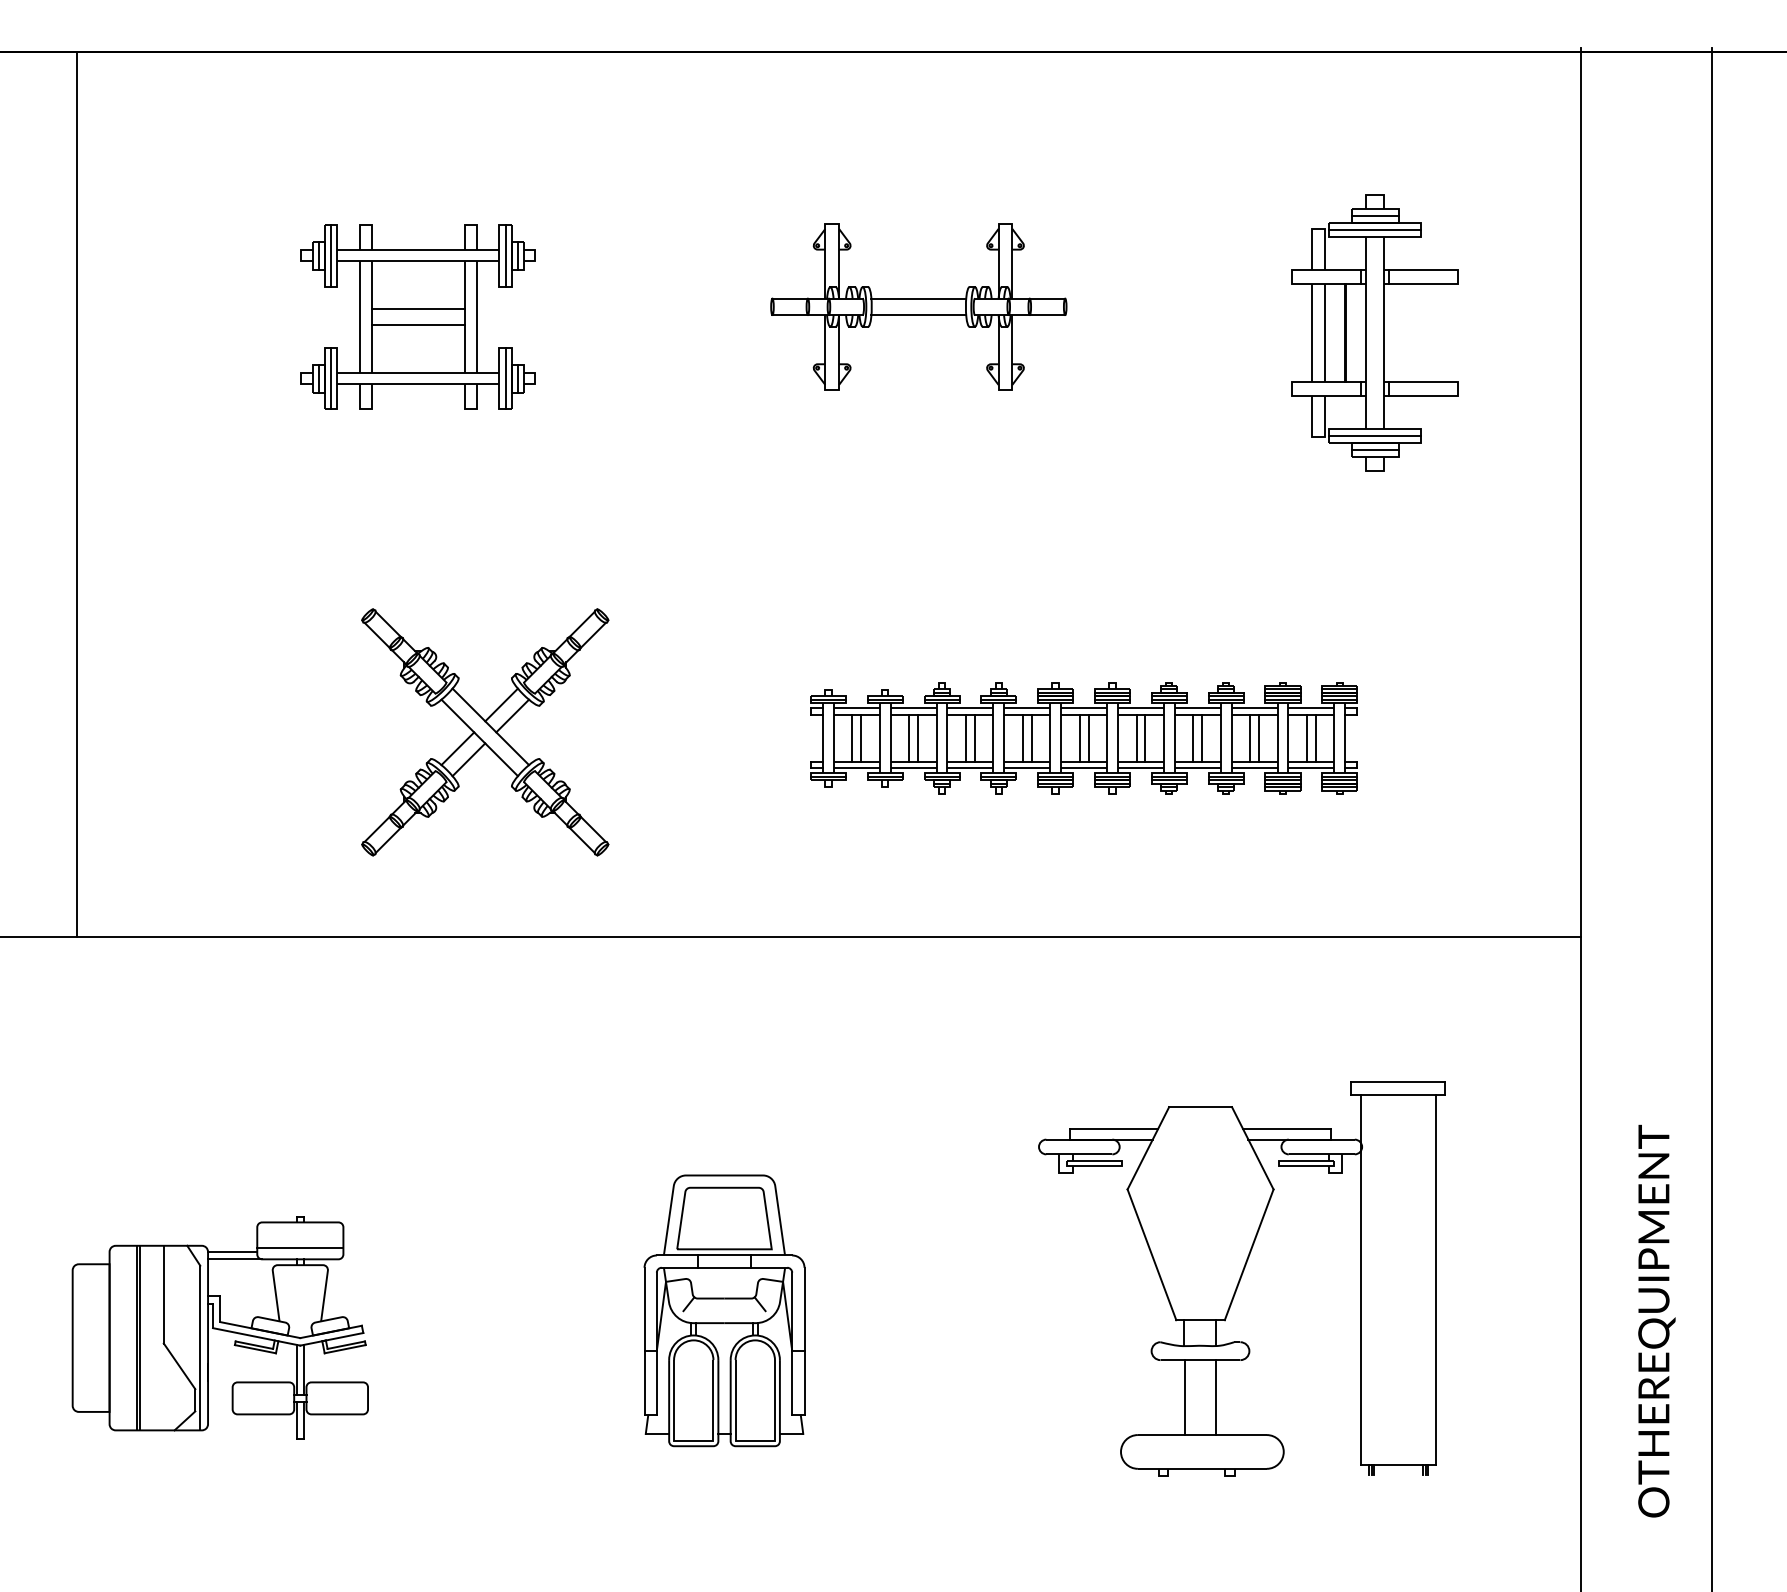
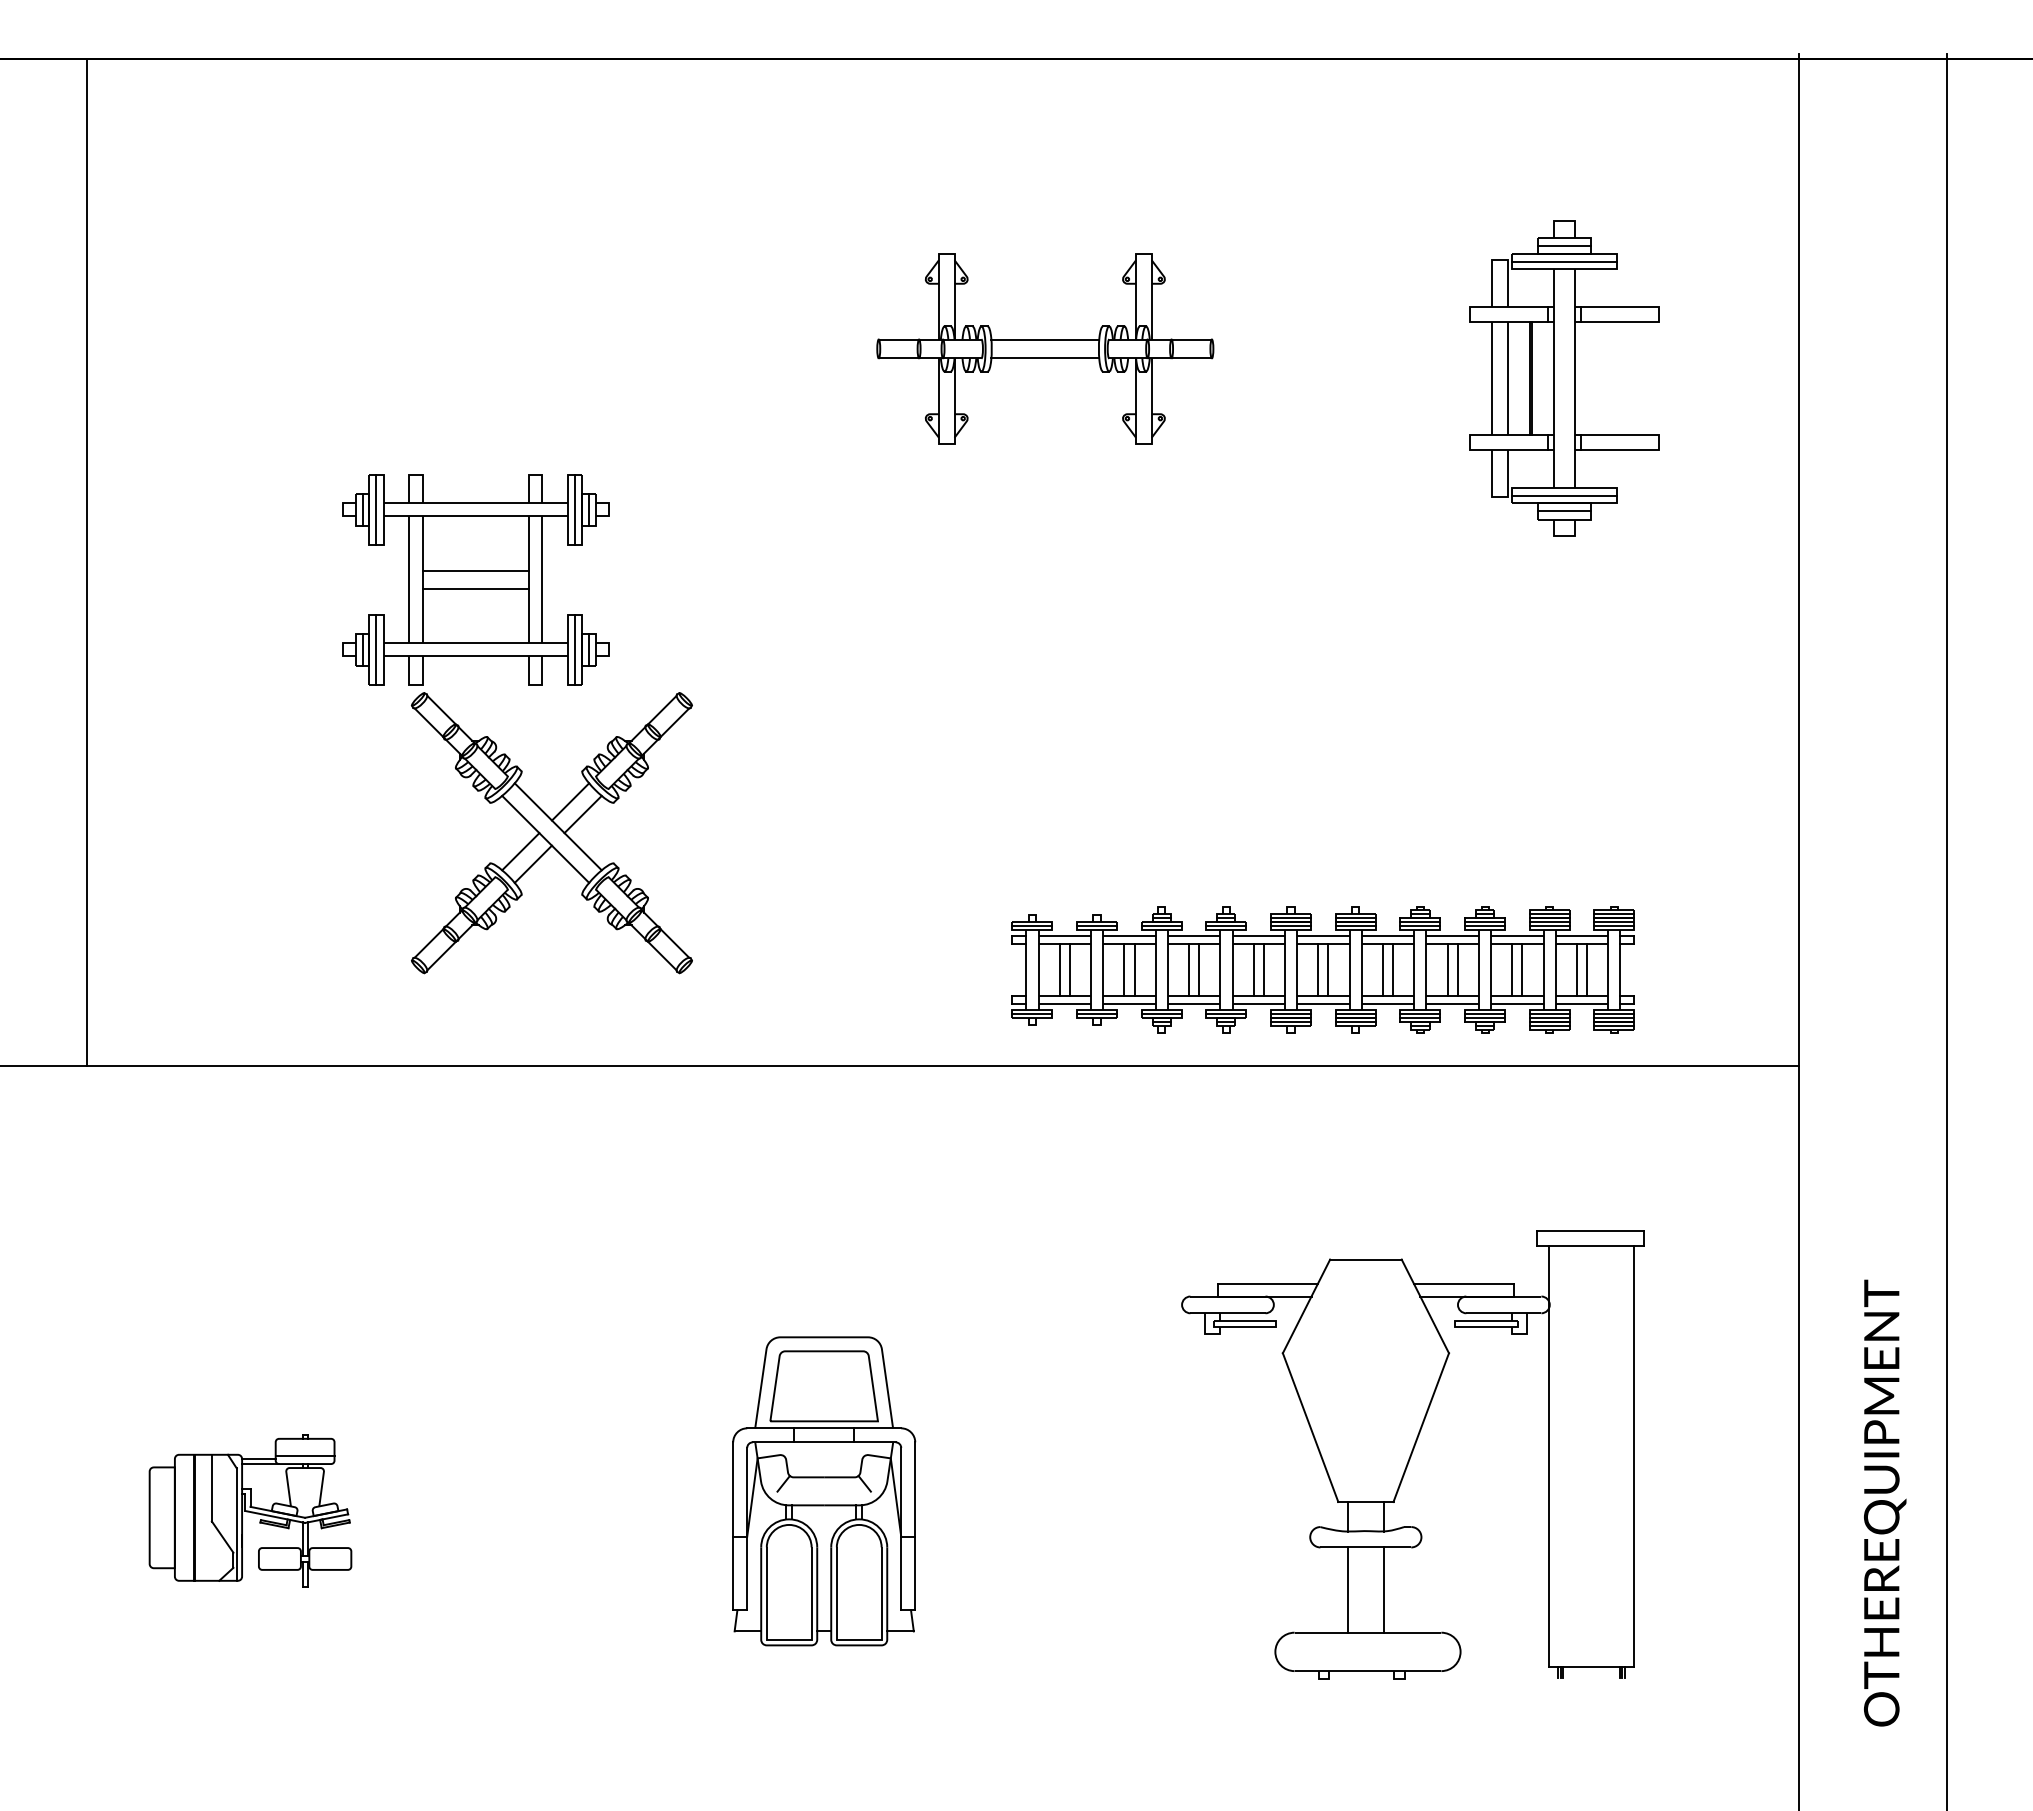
part: (418, 317) -> (475, 579), moved
part: (1083, 737) -> (1322, 969), moved
part: (220, 1327) -> (250, 1510), size x0.6

